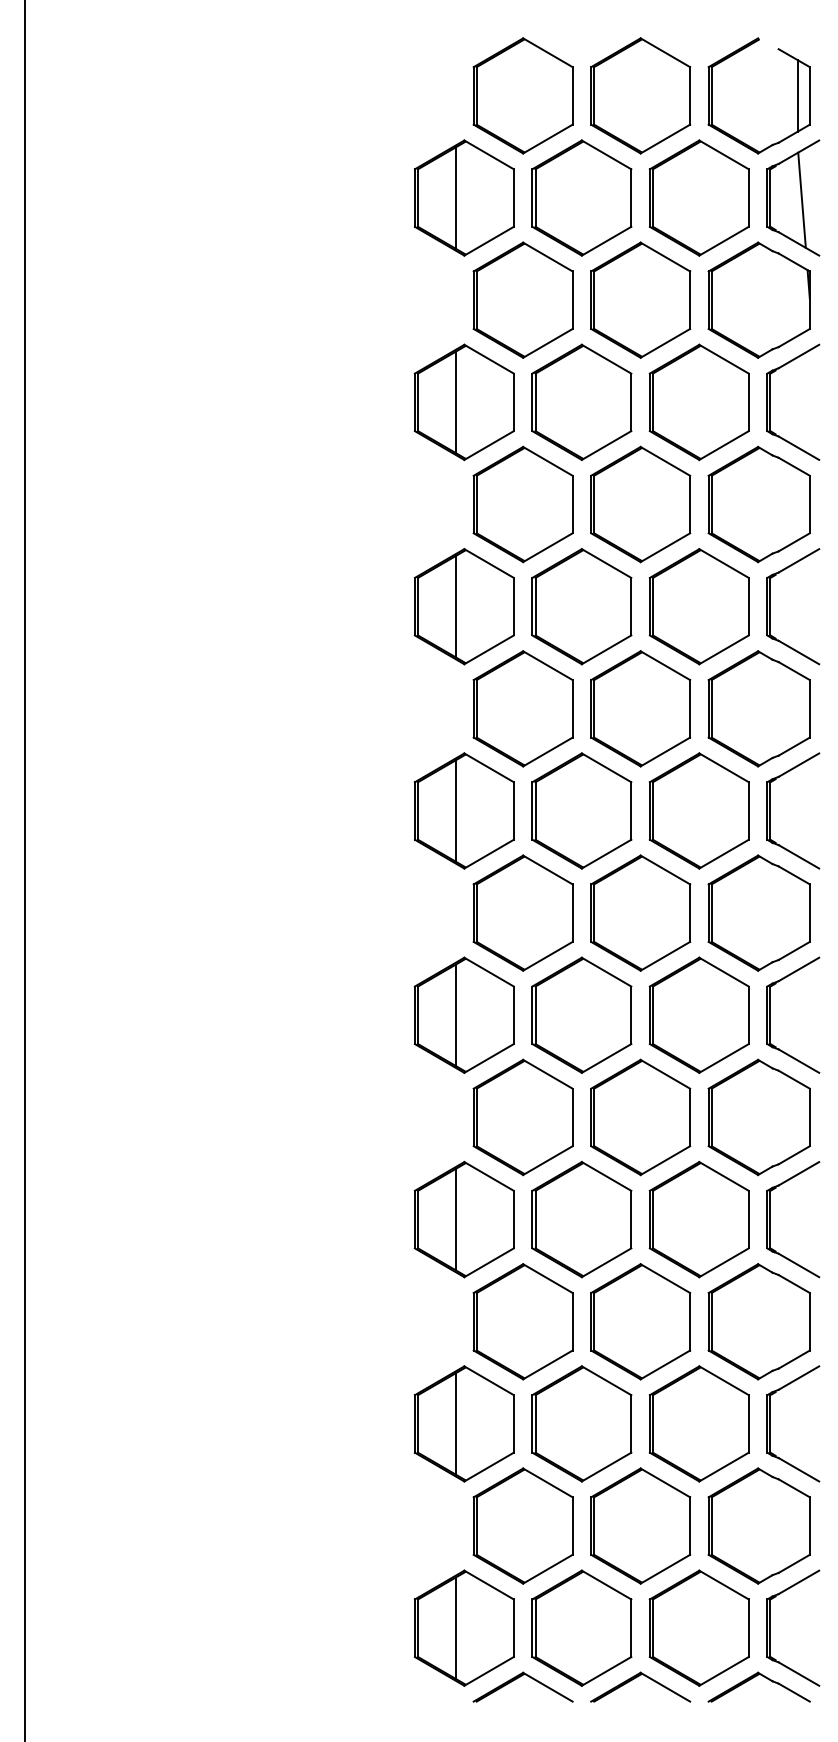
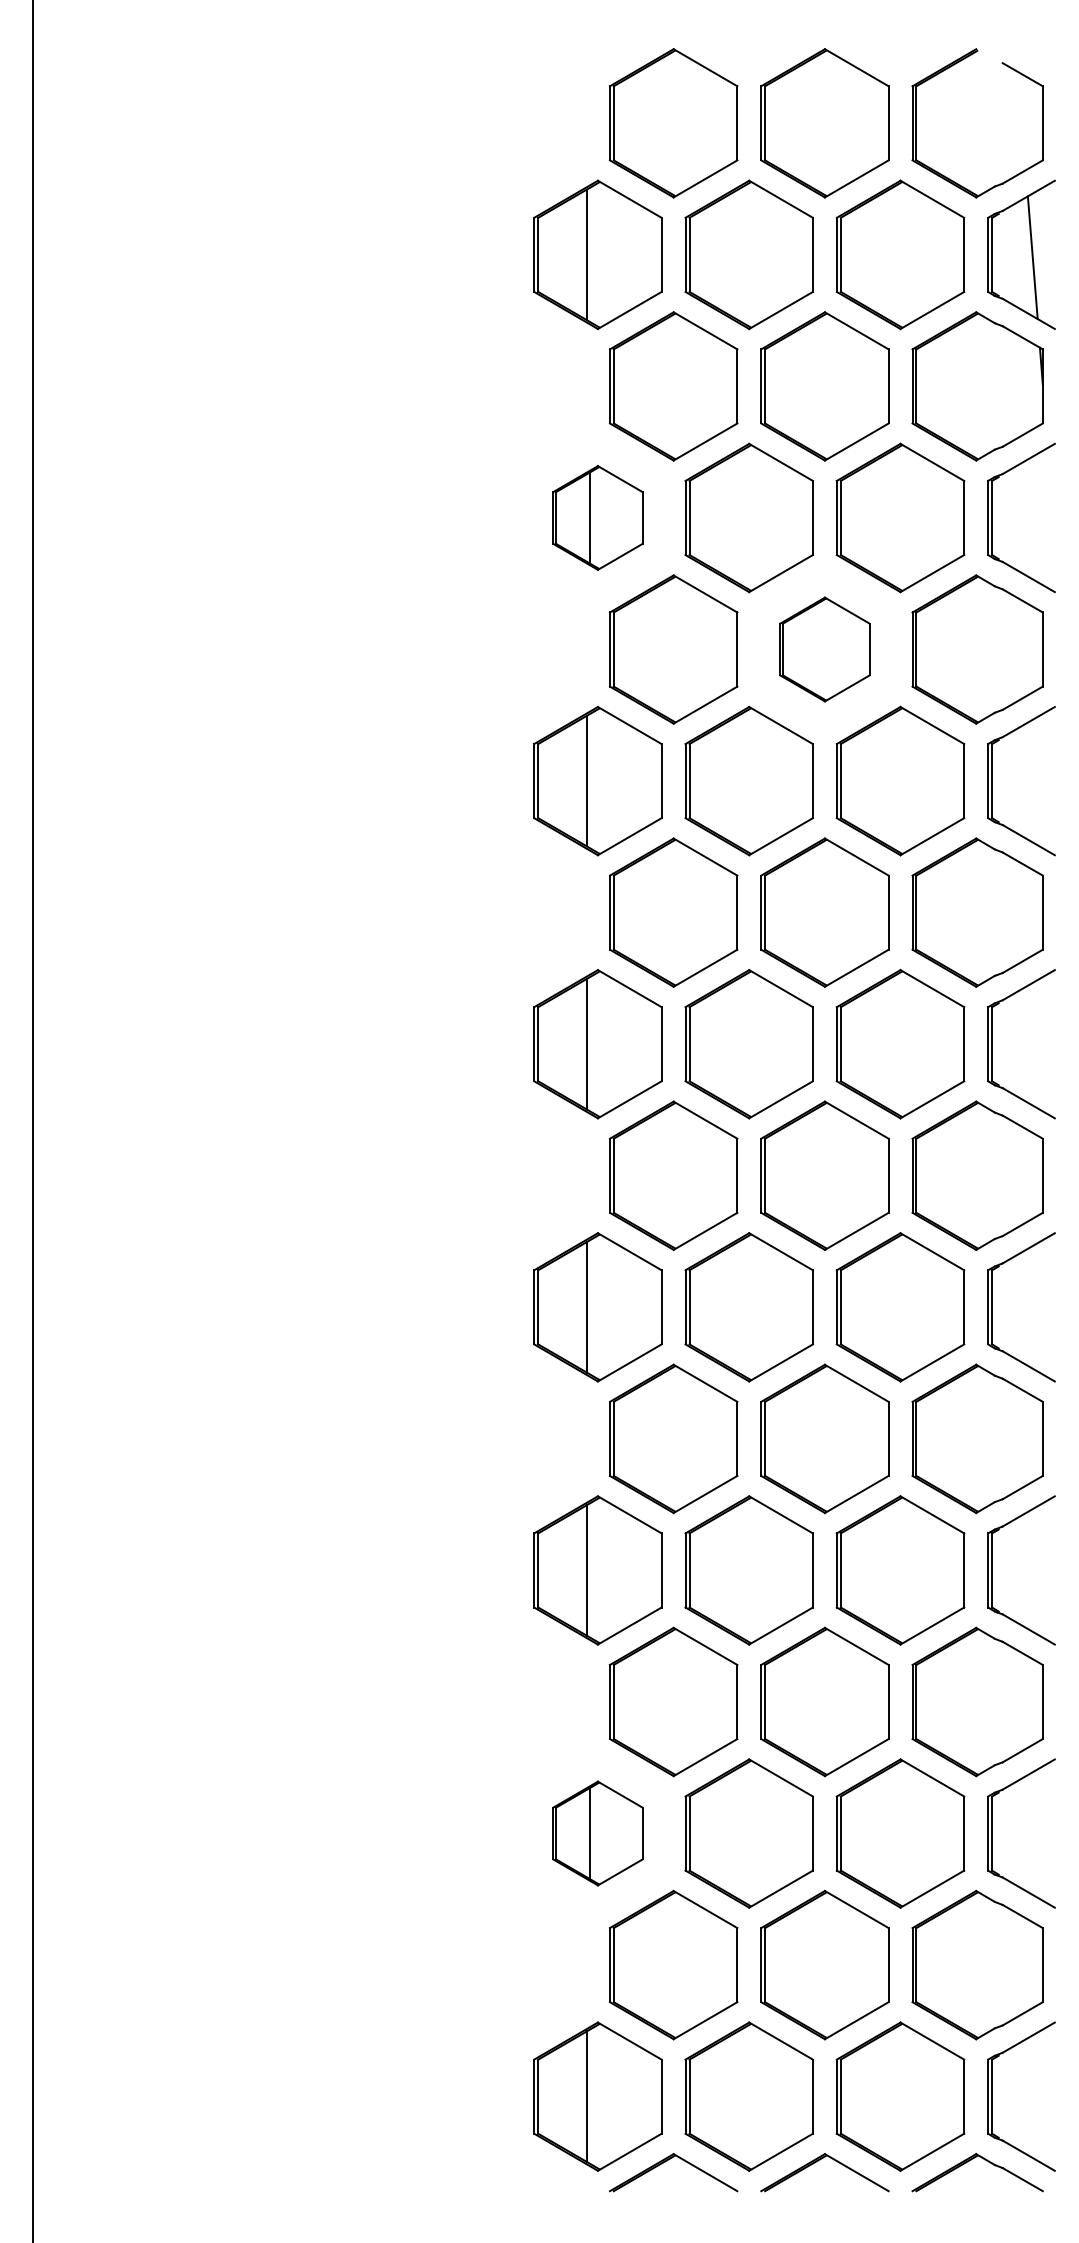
line: (797, 96) -> (1027, 123), removed
part: (464, 401) -> (597, 517), size x0.7
part: (640, 504) -> (824, 649), size x0.7
part: (464, 1423) -> (597, 1833), size x0.7

